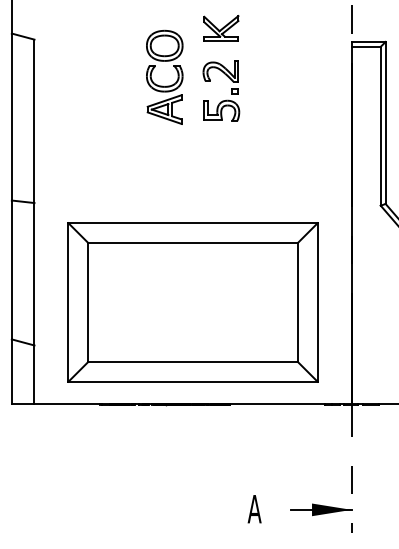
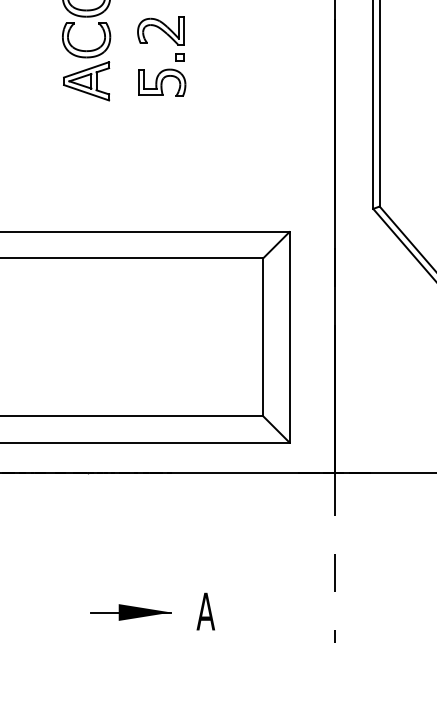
part: (321, 509) -> (131, 612), moved

